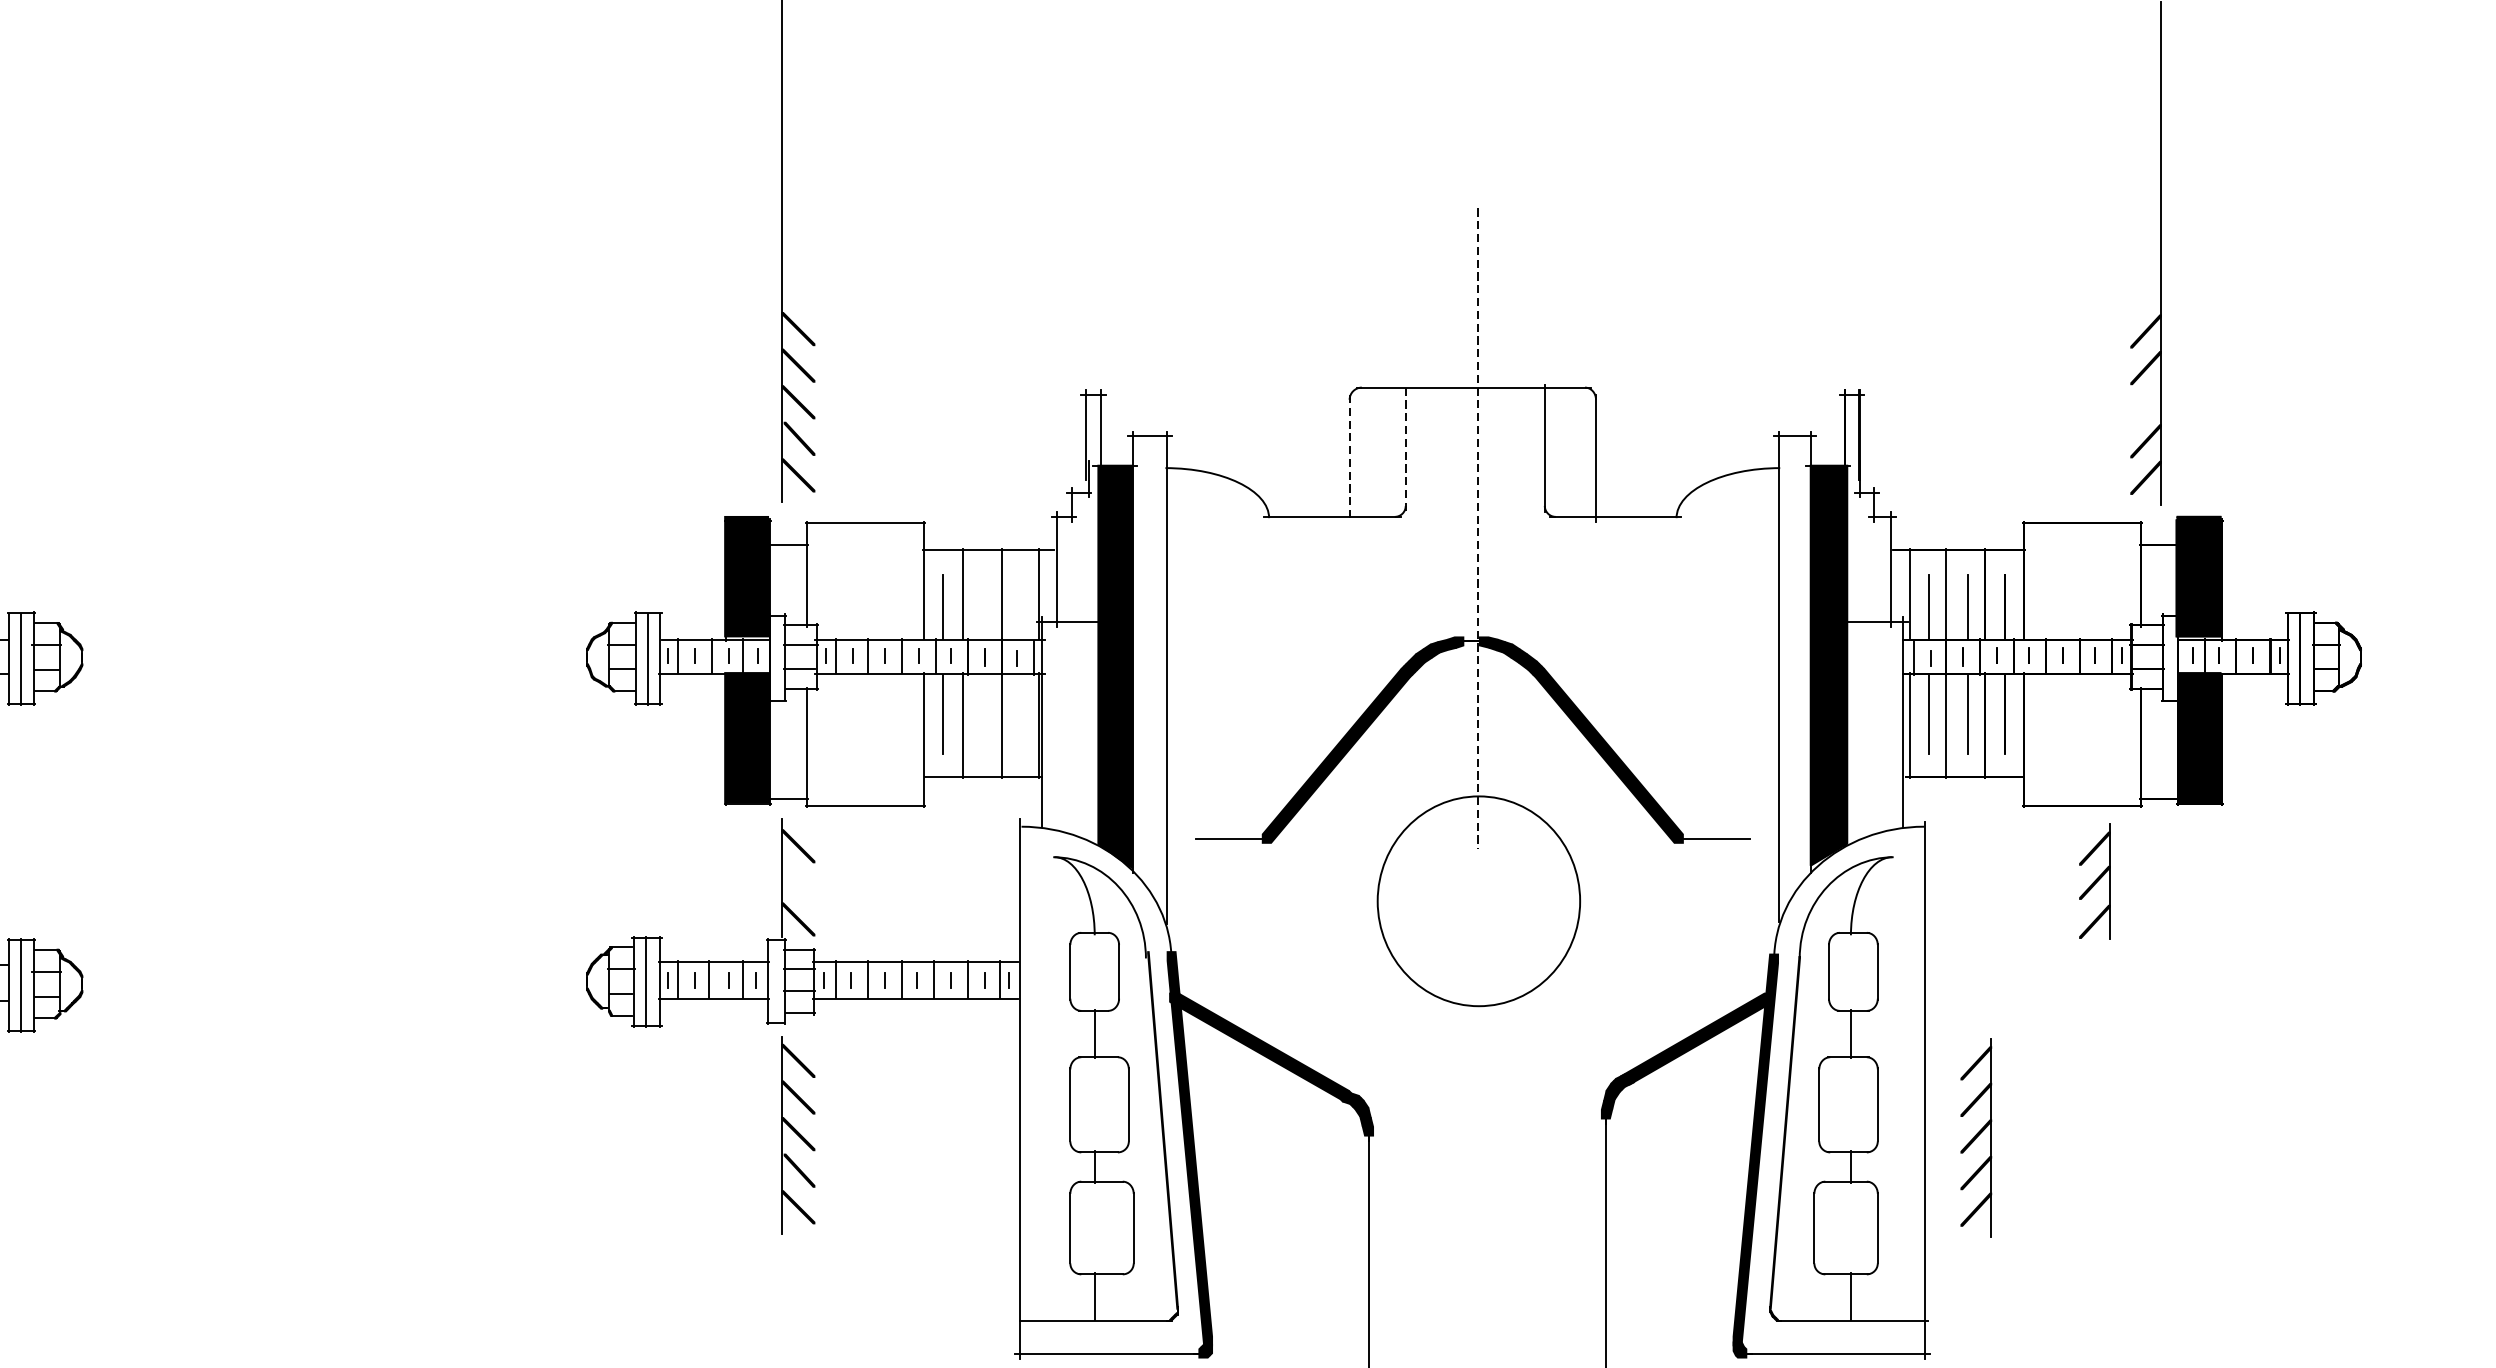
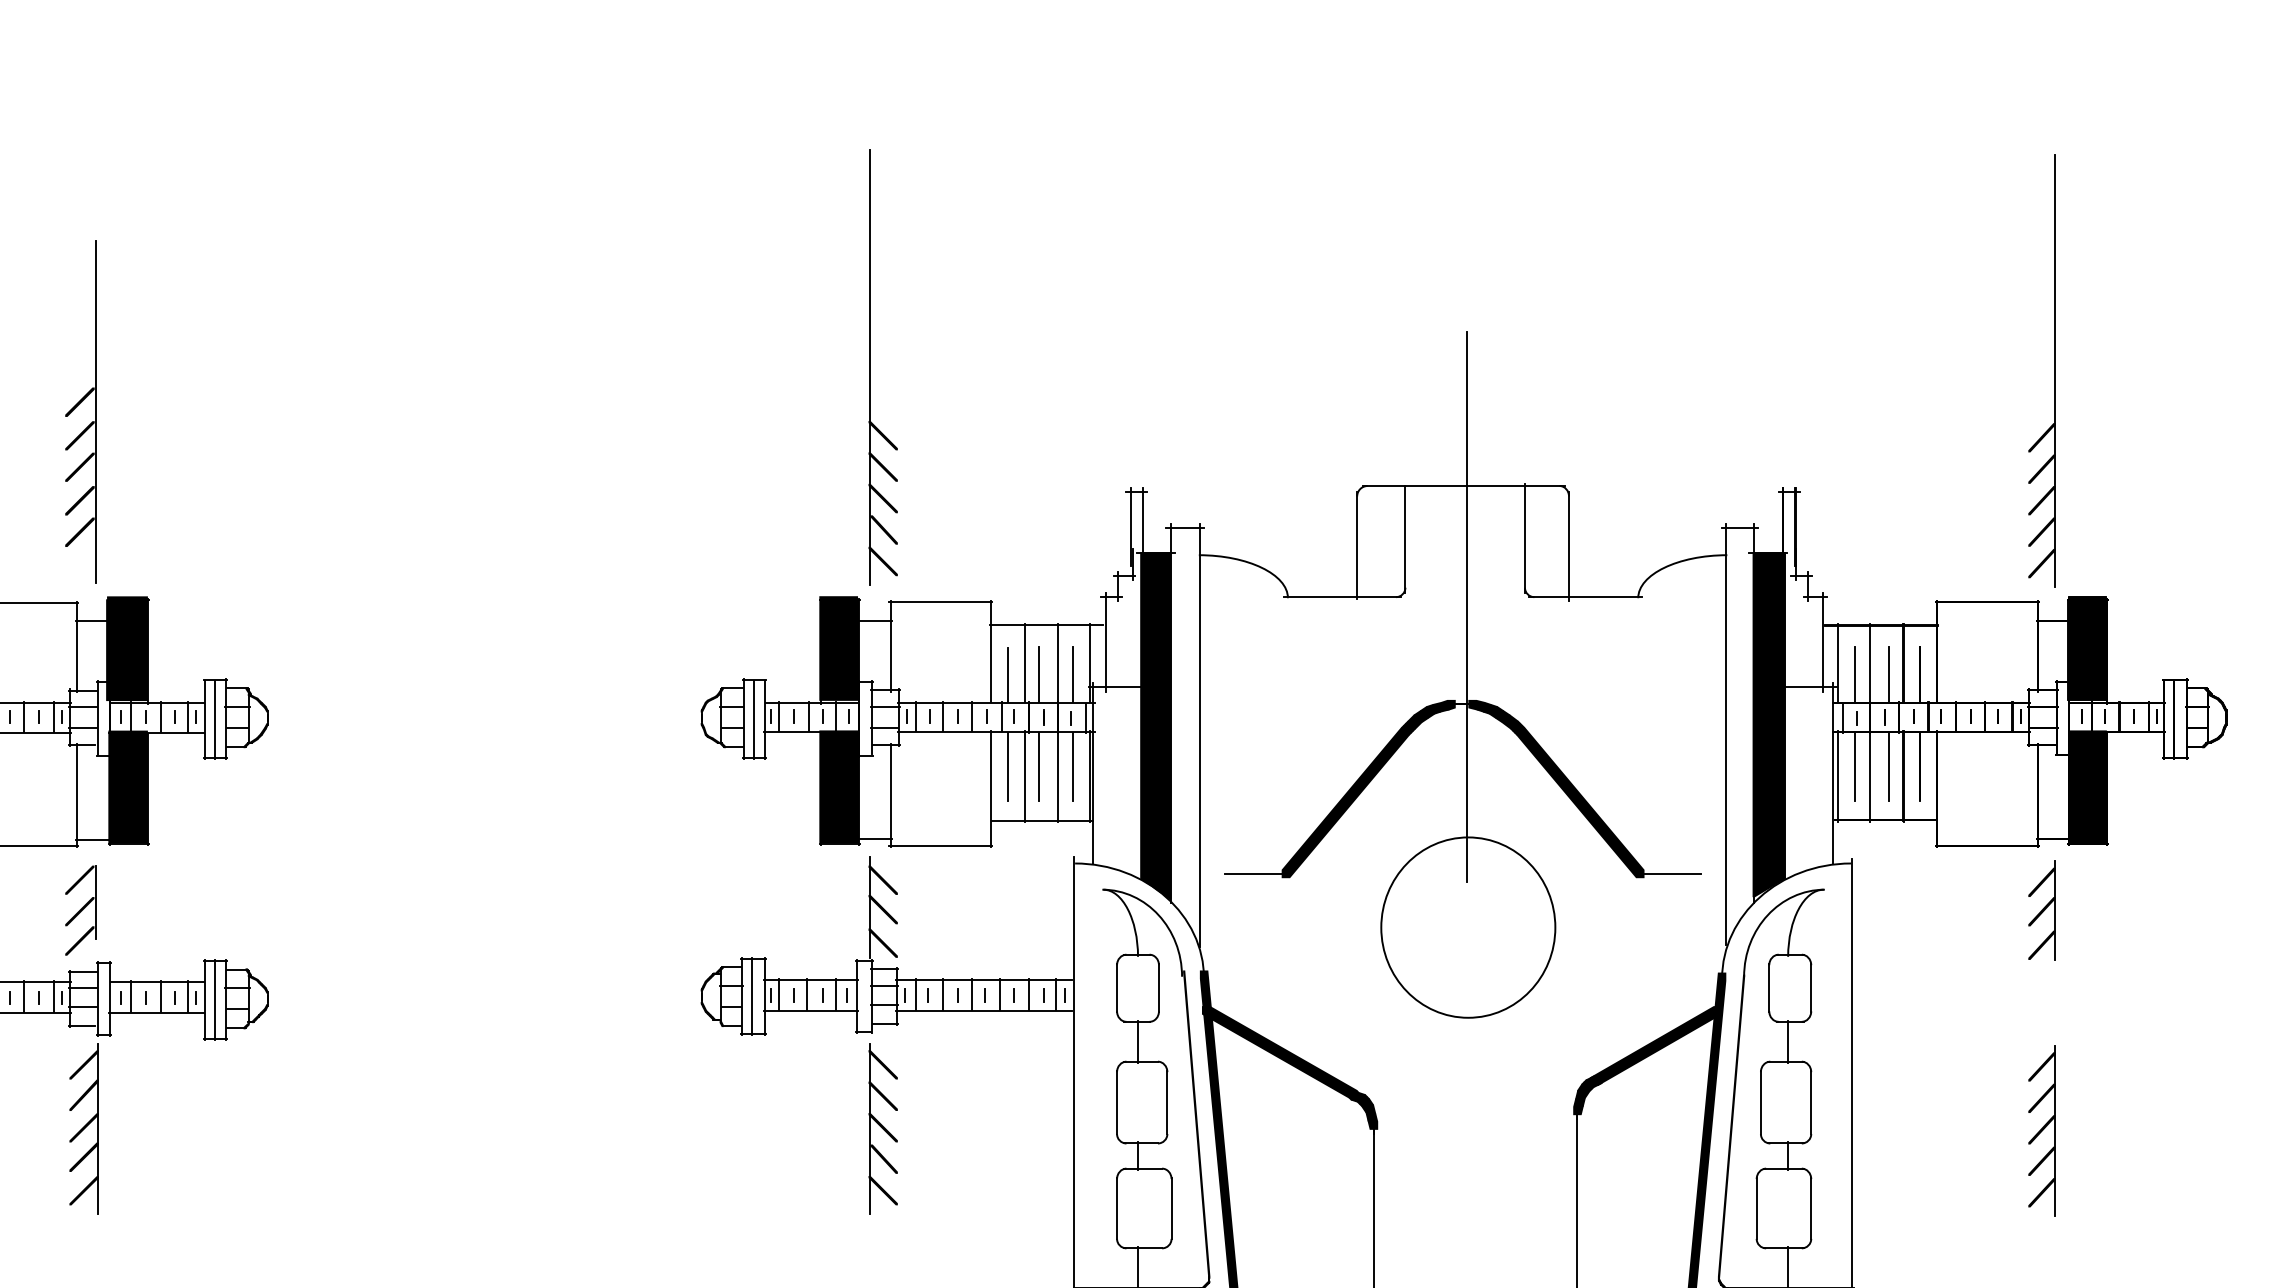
fill: (2145, 404) -> (2041, 500), added
line: (1405, 449) -> (1405, 539), dashed -> solid
line: (1350, 457) -> (1357, 546), dashed -> solid
line: (1477, 528) -> (1467, 607), dashed -> solid
line: (980, 606) -> (1039, 674), added
line: (1019, 606) -> (1073, 674), added
line: (980, 713) -> (1039, 766), added
line: (1019, 713) -> (1073, 766), added
fill: (797, 880) -> (882, 909), added
part: (2094, 881) -> (2041, 910), moved
part: (1975, 1137) -> (2041, 1130), moved

